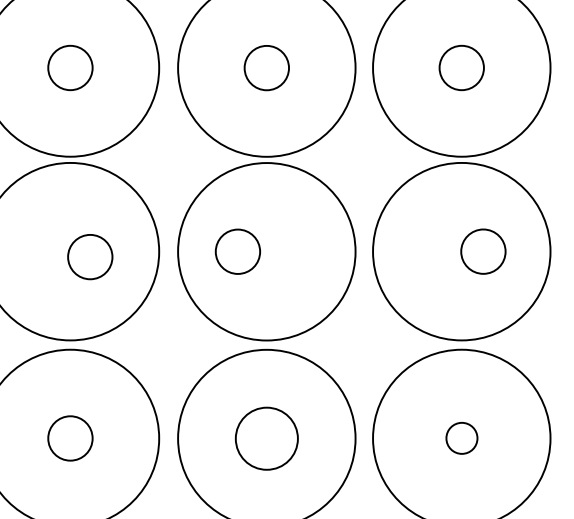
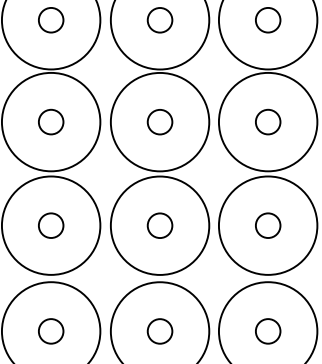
part: (484, 250) -> (268, 121), moved
part: (236, 252) -> (159, 122), moved
part: (90, 255) -> (51, 121), moved
part: (265, 438) -> (159, 225), size x0.71
part: (462, 438) -> (268, 225), size x1.43

